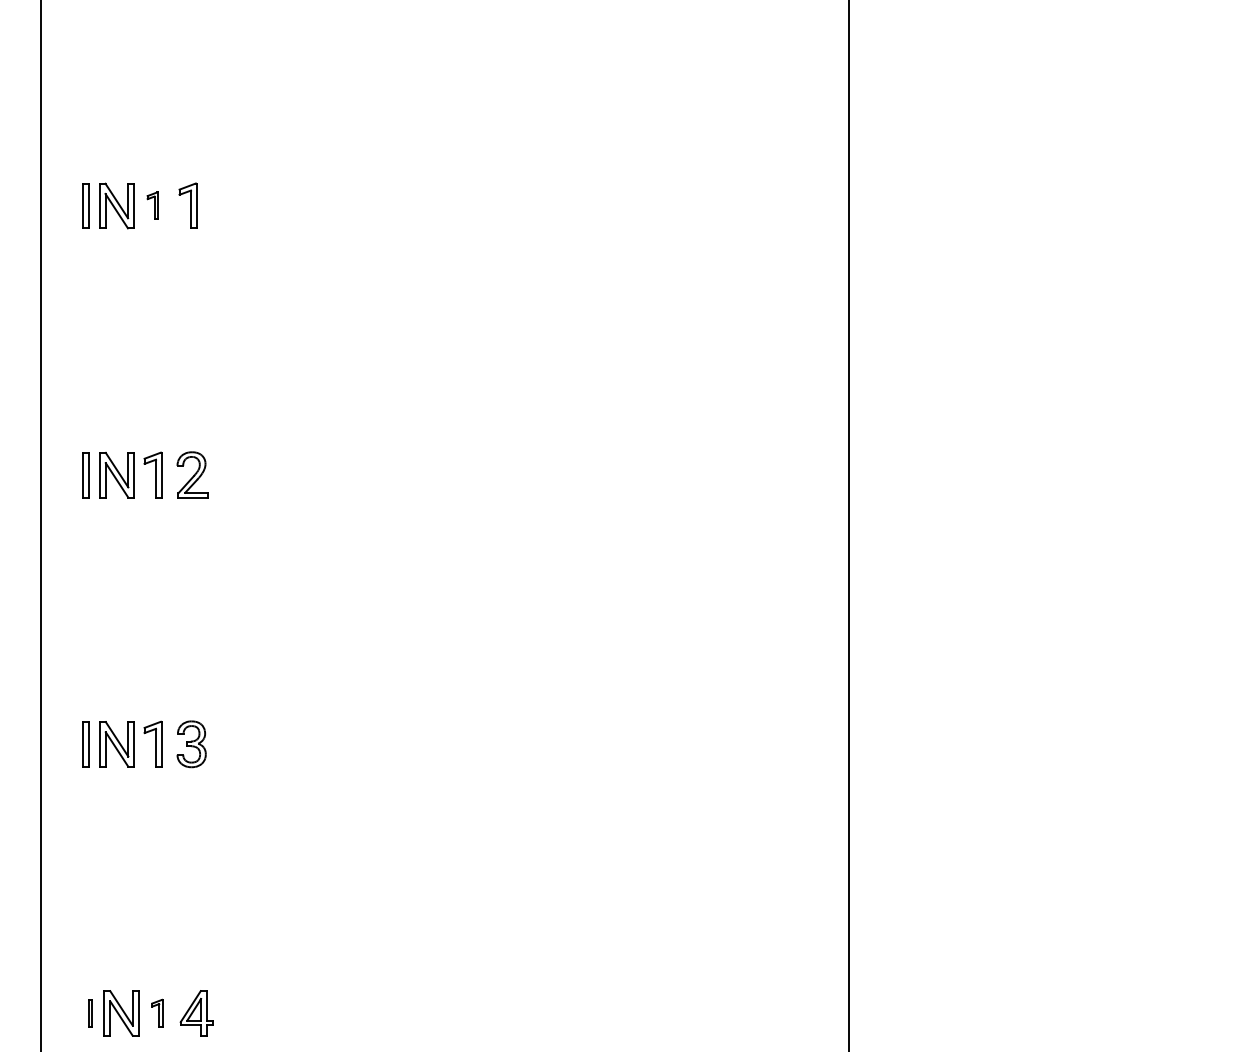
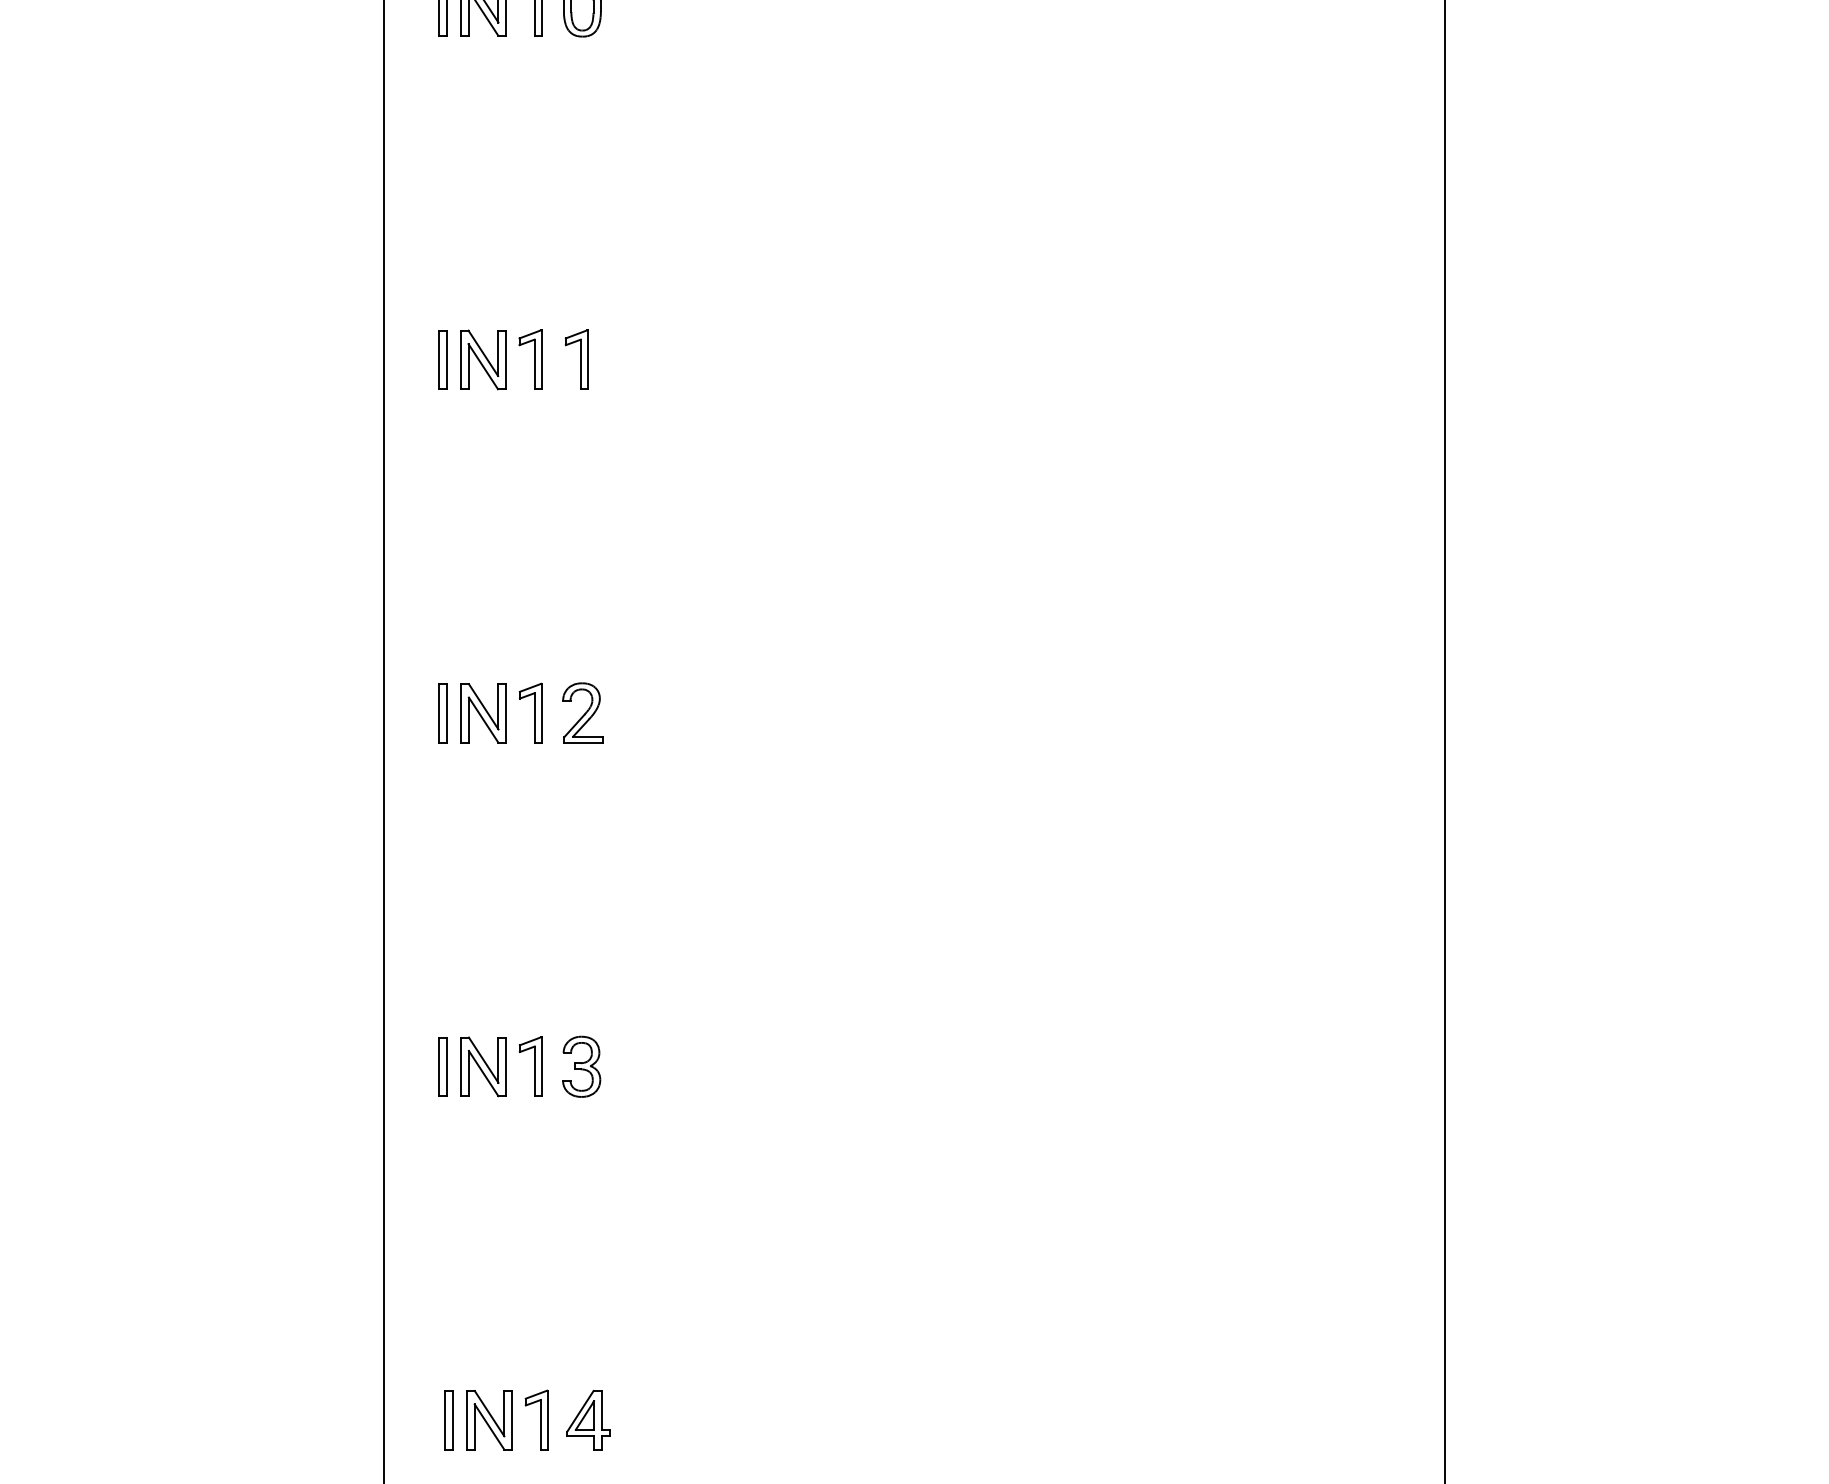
part: (152, 205) -> (530, 359), size x1.67
part: (157, 1012) -> (536, 1419), size x1.67
part: (90, 1013) -> (448, 1420), size x1.67

